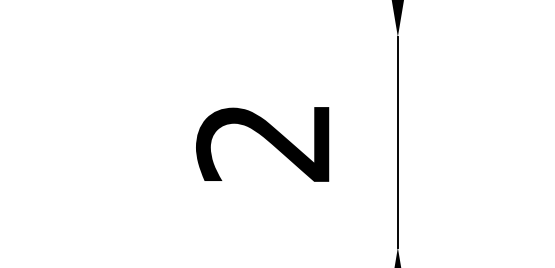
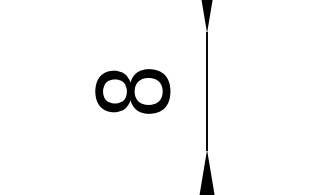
text: (263, 142) -> (132, 91), 2 -> 8

